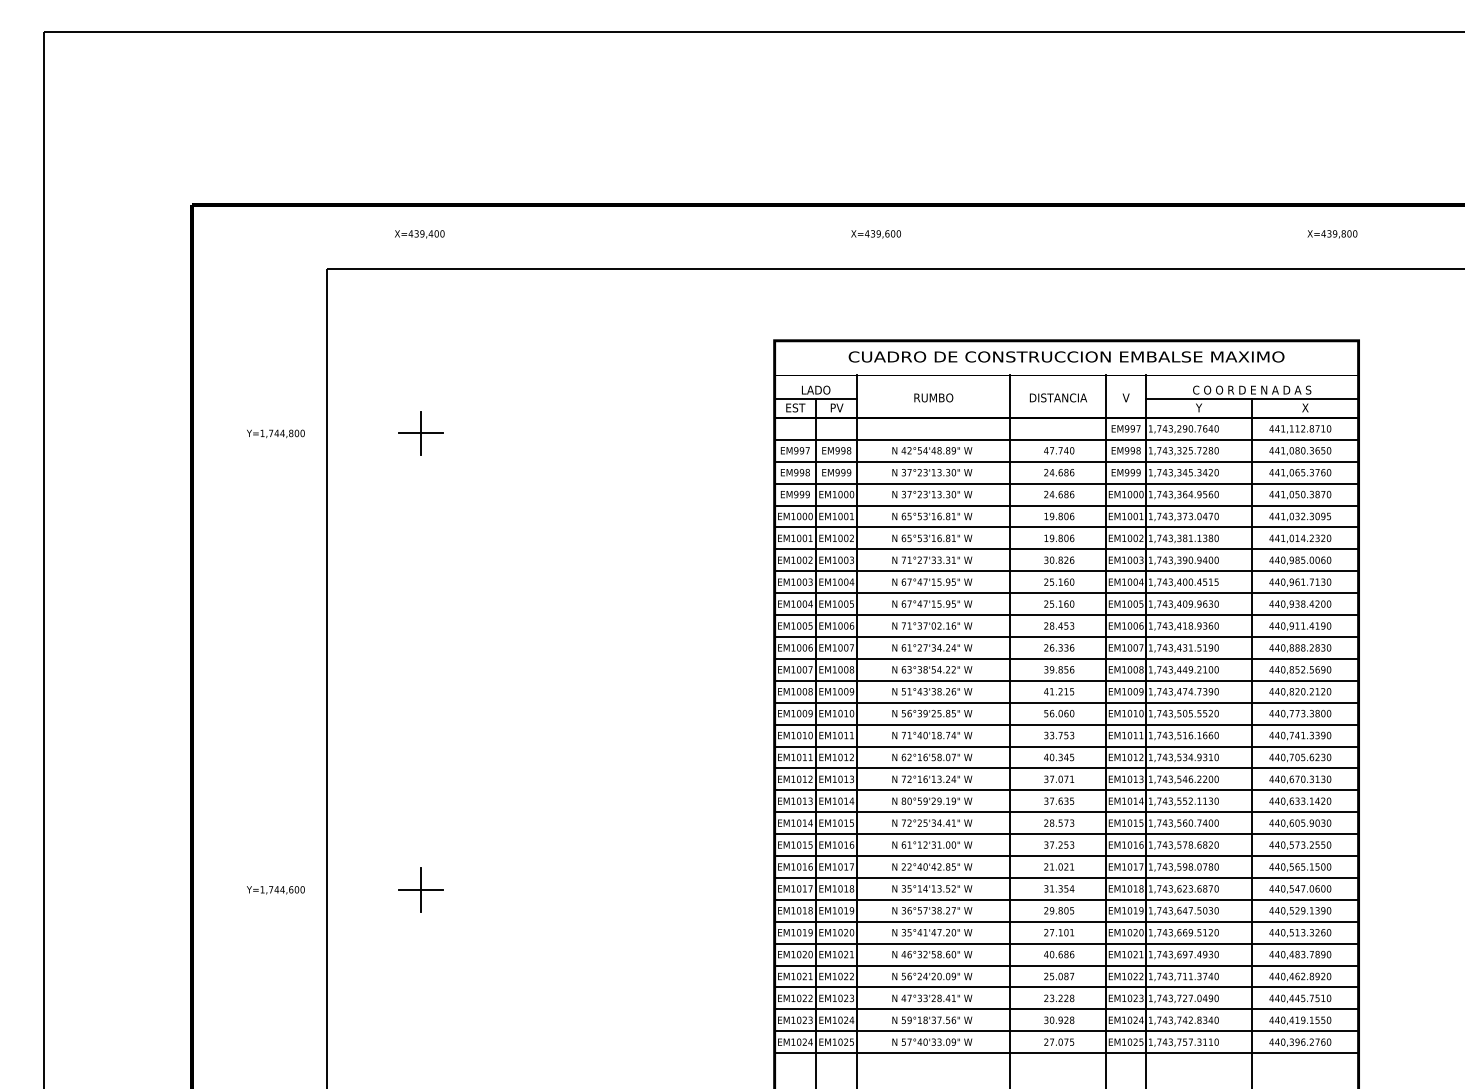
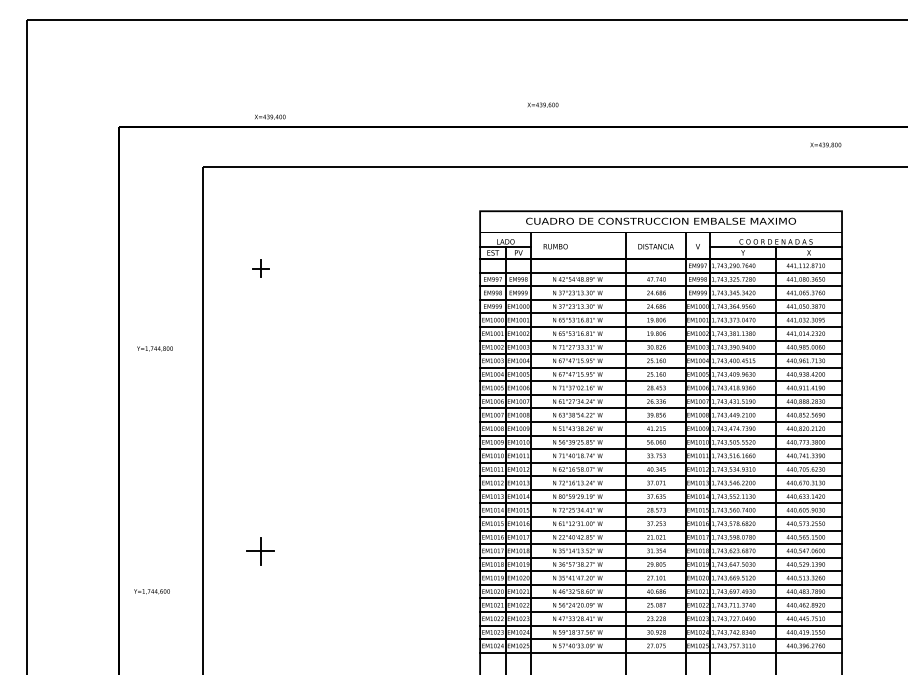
text: (420, 233) -> (270, 116), moved
text: (875, 233) -> (542, 104), moved
text: (933, 397) -> (555, 246), moved
text: (275, 433) -> (154, 348), moved
part: (420, 433) -> (260, 268), size x0.6
text: (275, 889) -> (151, 591), moved

